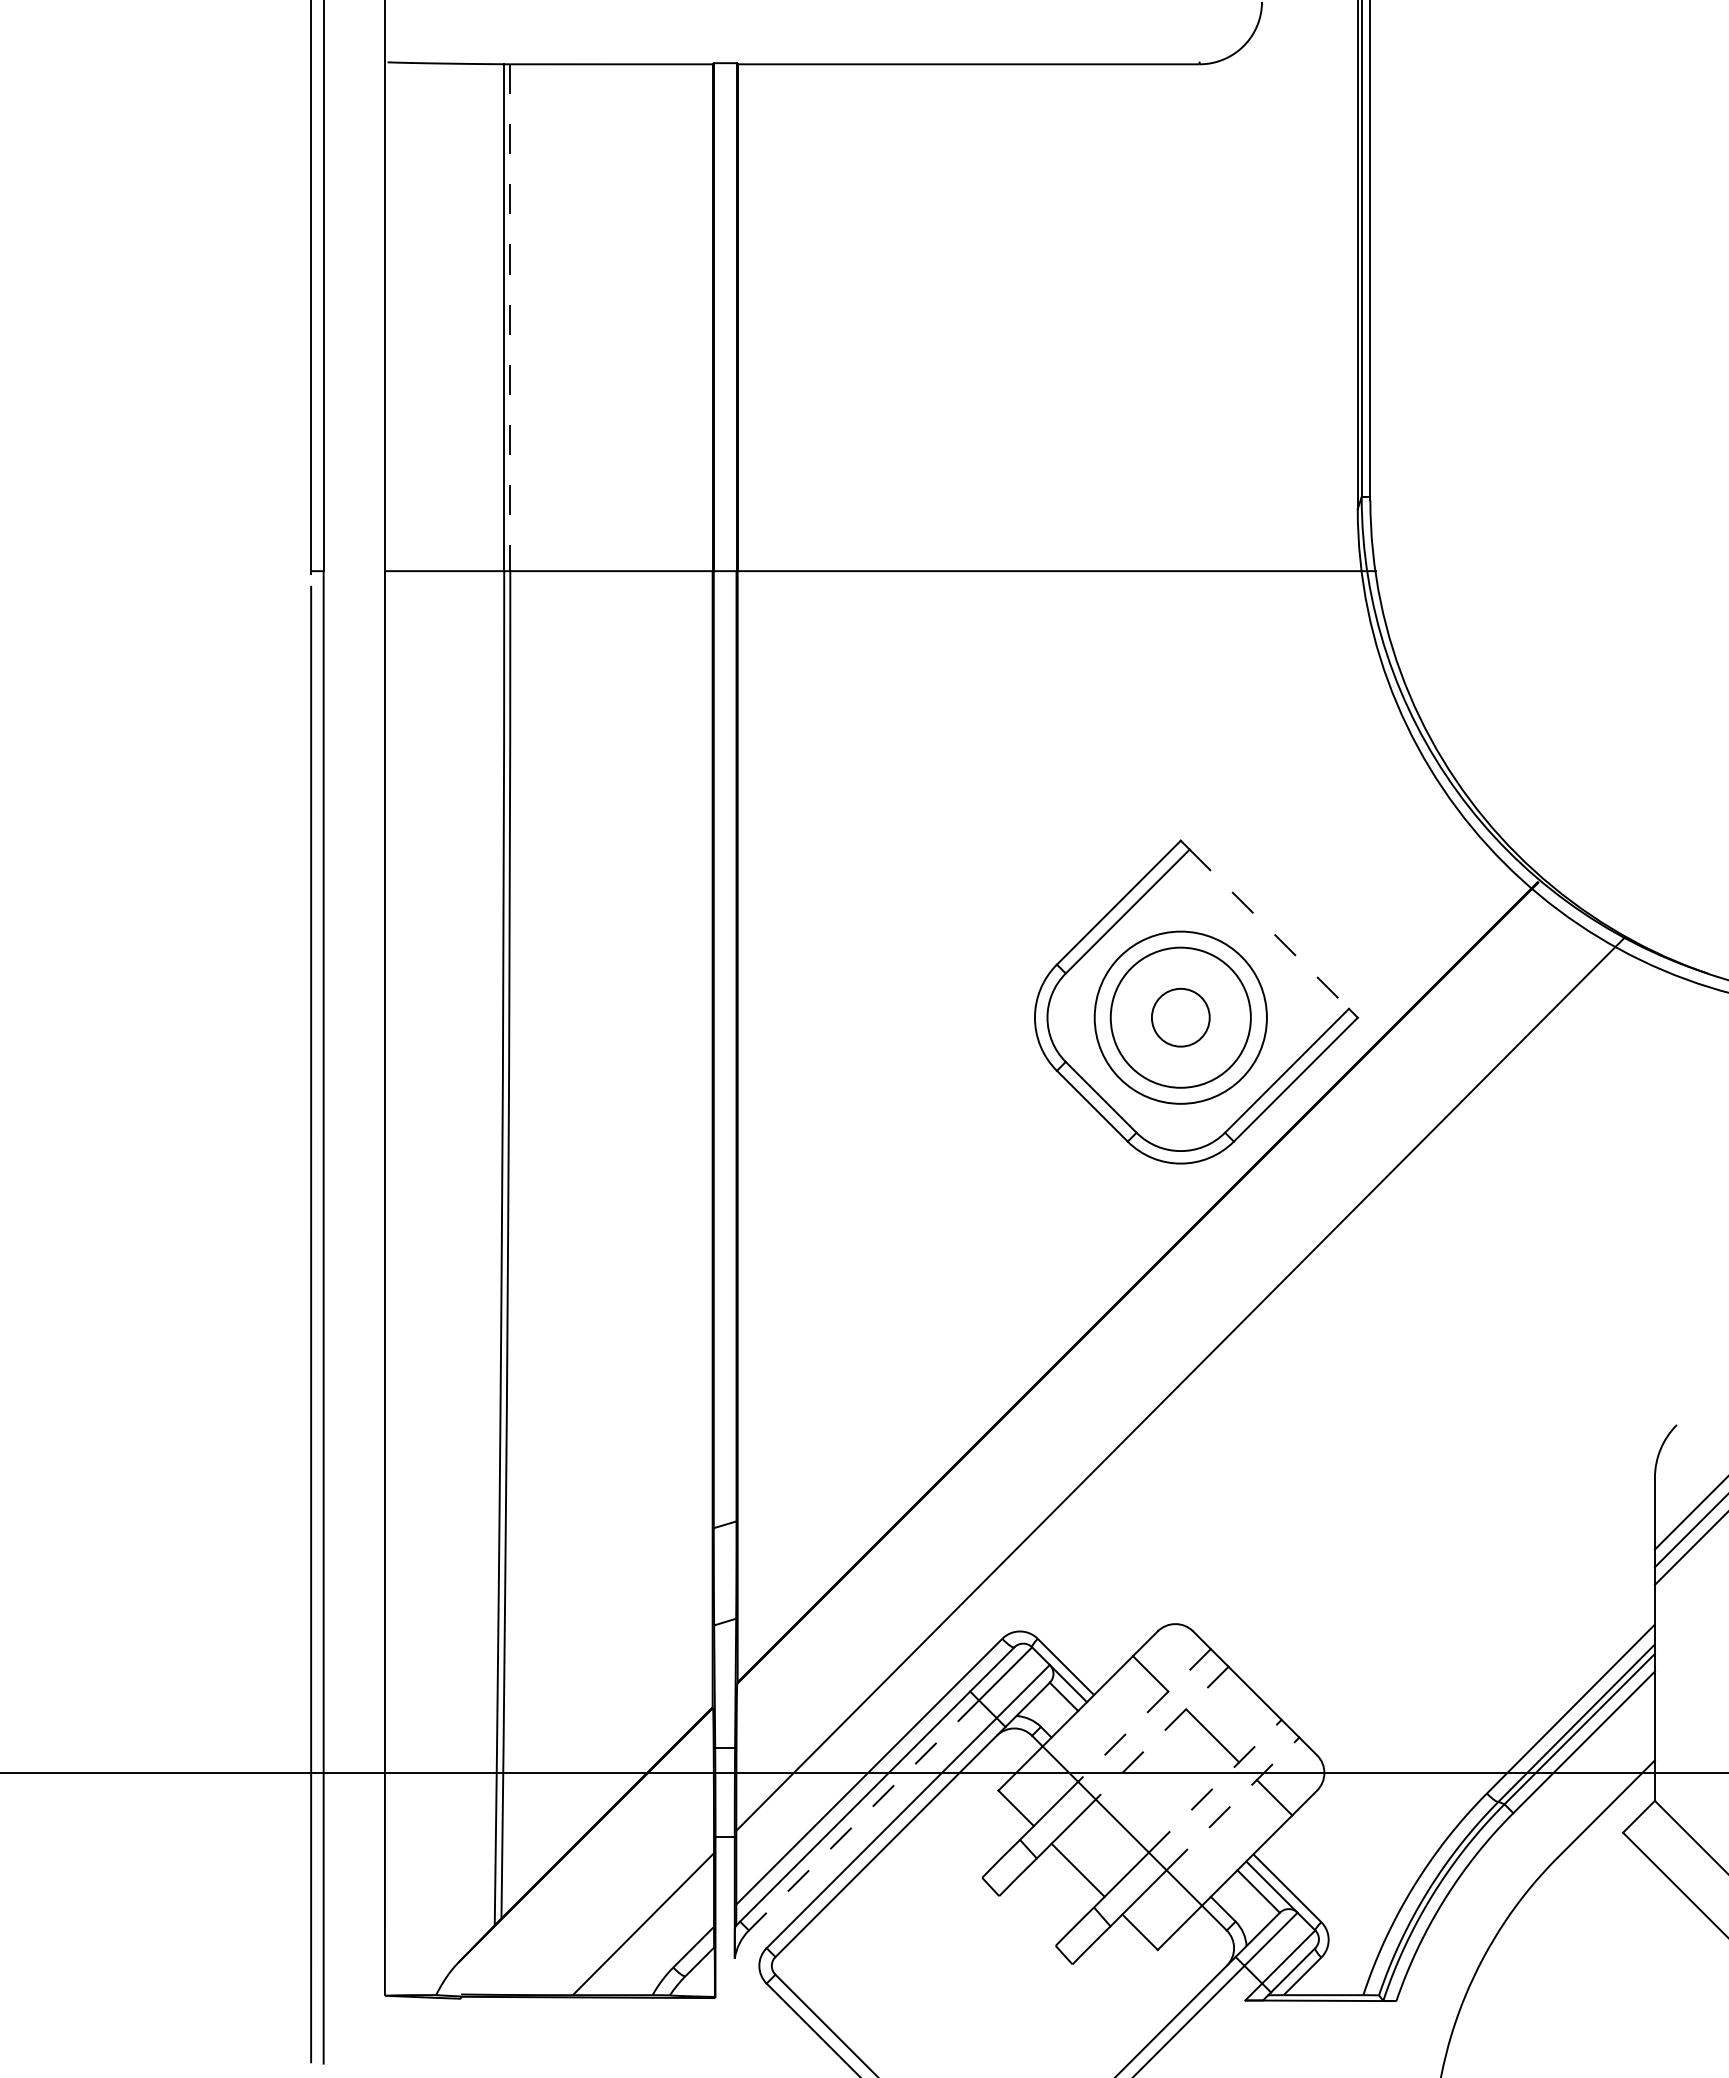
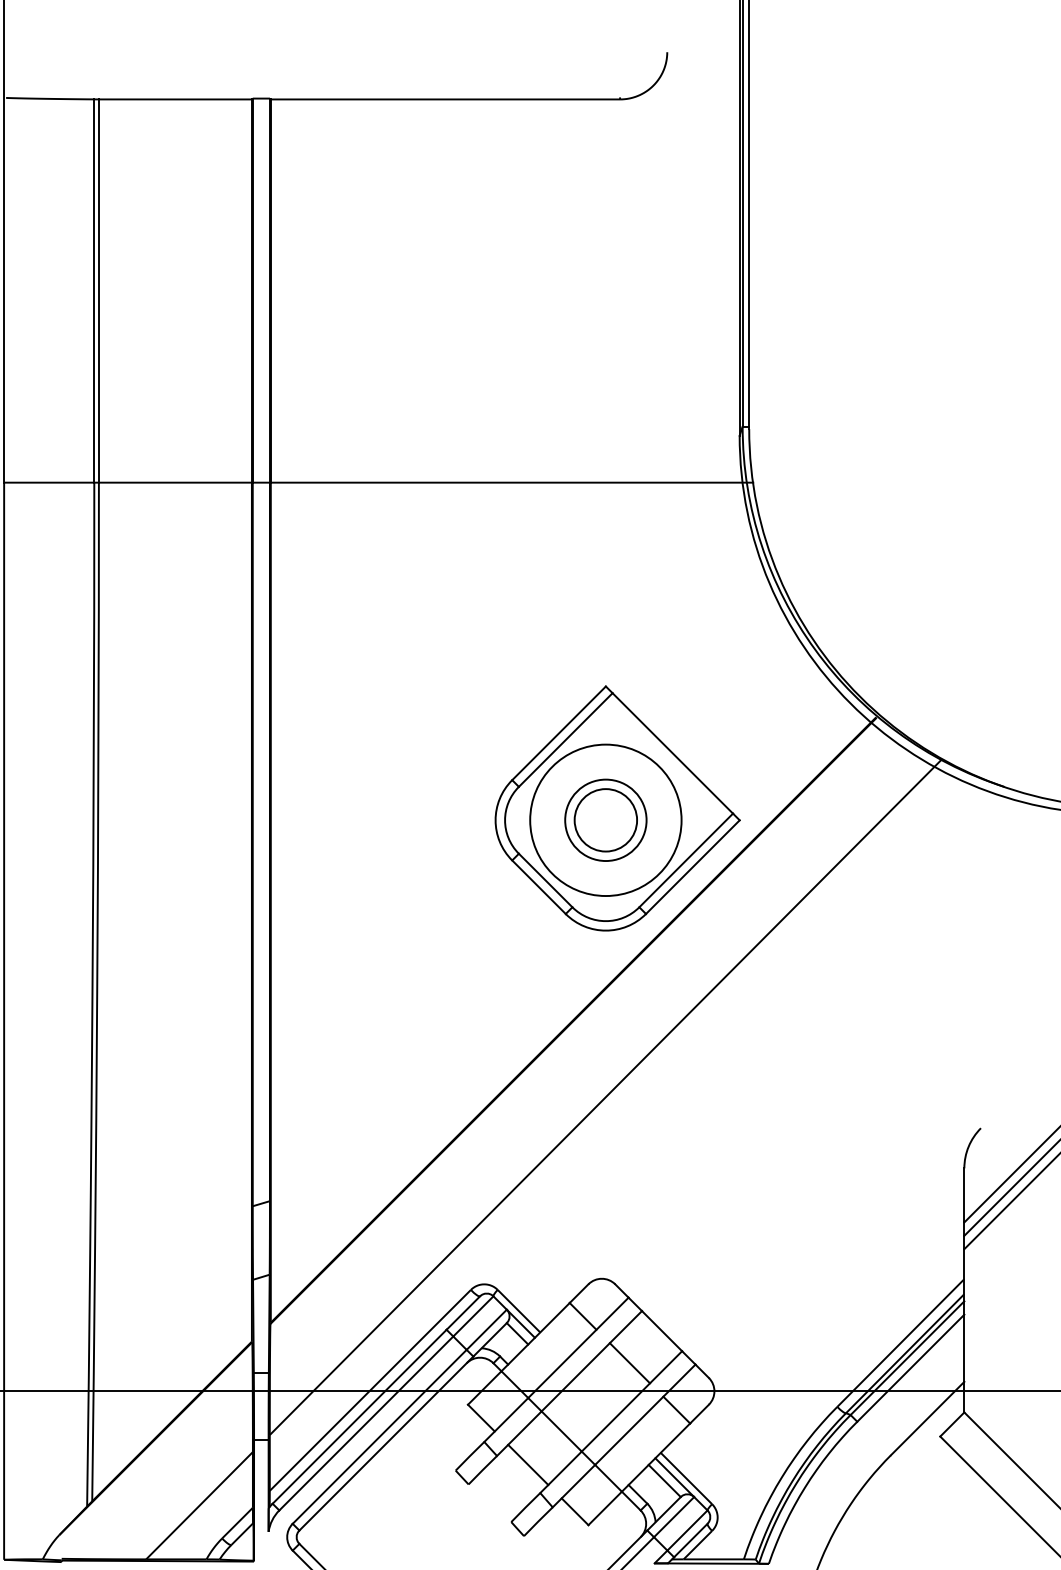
line: (510, 318) -> (99, 291), dashed -> solid
line: (1269, 929) -> (672, 753), dashed -> solid
circle: (1180, 1017) -> (605, 820), size x0.62
circle: (1180, 1017) -> (605, 820), size x1.43
circle: (1180, 1017) -> (605, 820), size x1.43
line: (1144, 1715) -> (578, 1347), dashed -> solid
line: (1162, 1733) -> (592, 1361), dashed -> solid
line: (1215, 1786) -> (632, 1401), dashed -> solid
line: (1233, 1803) -> (645, 1414), dashed -> solid
line: (864, 1815) -> (366, 1423), dashed -> solid

